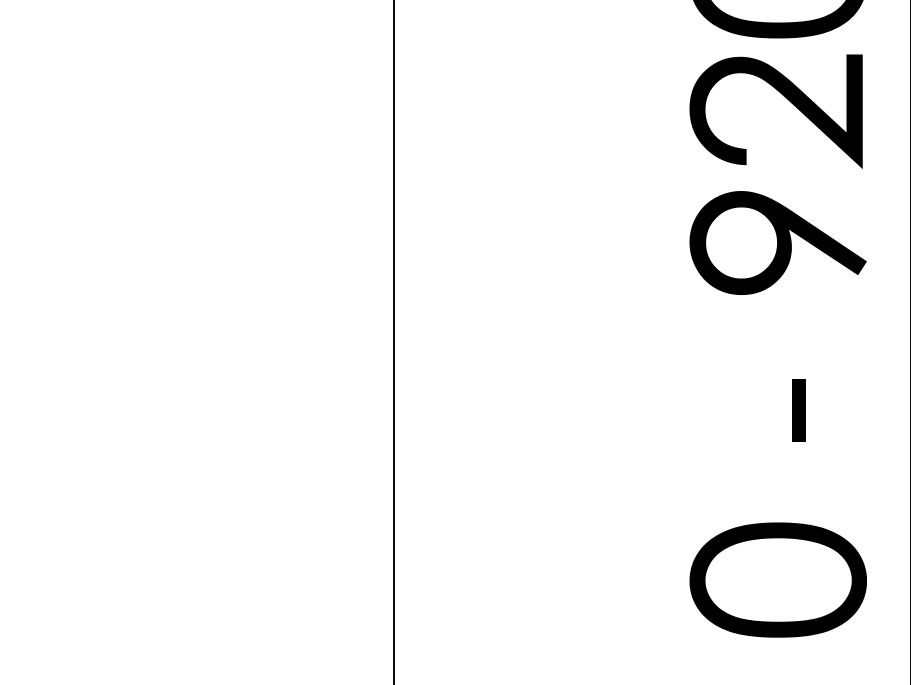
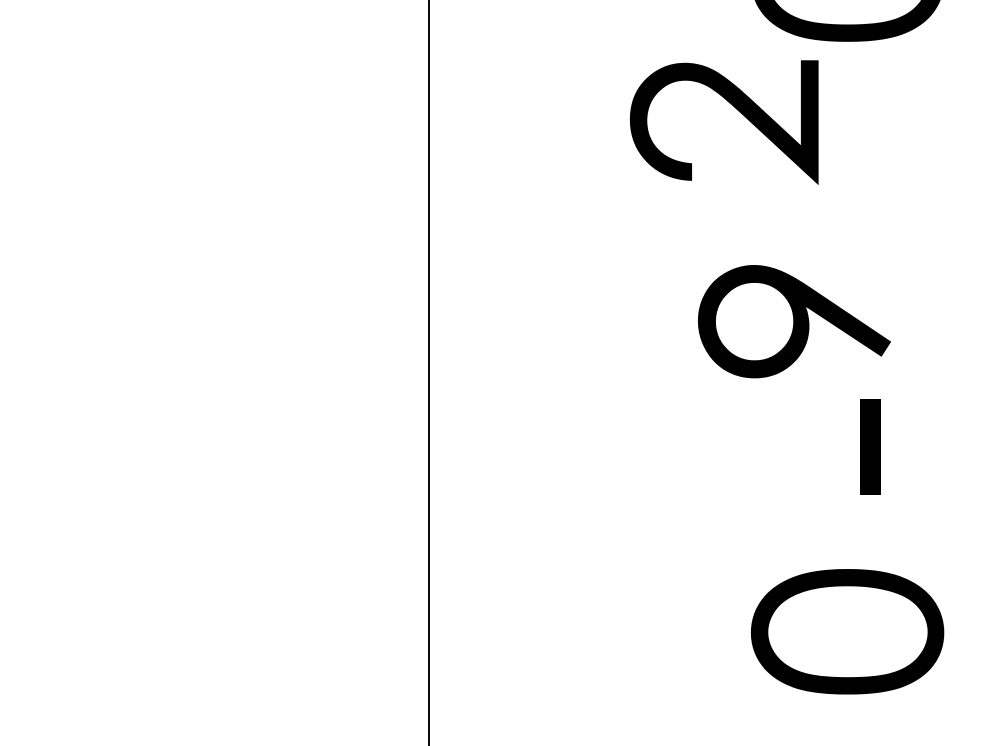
part: (787, 99) -> (736, 109), moved
part: (778, 242) -> (794, 321), moved
part: (799, 410) -> (870, 447), size x1.4

